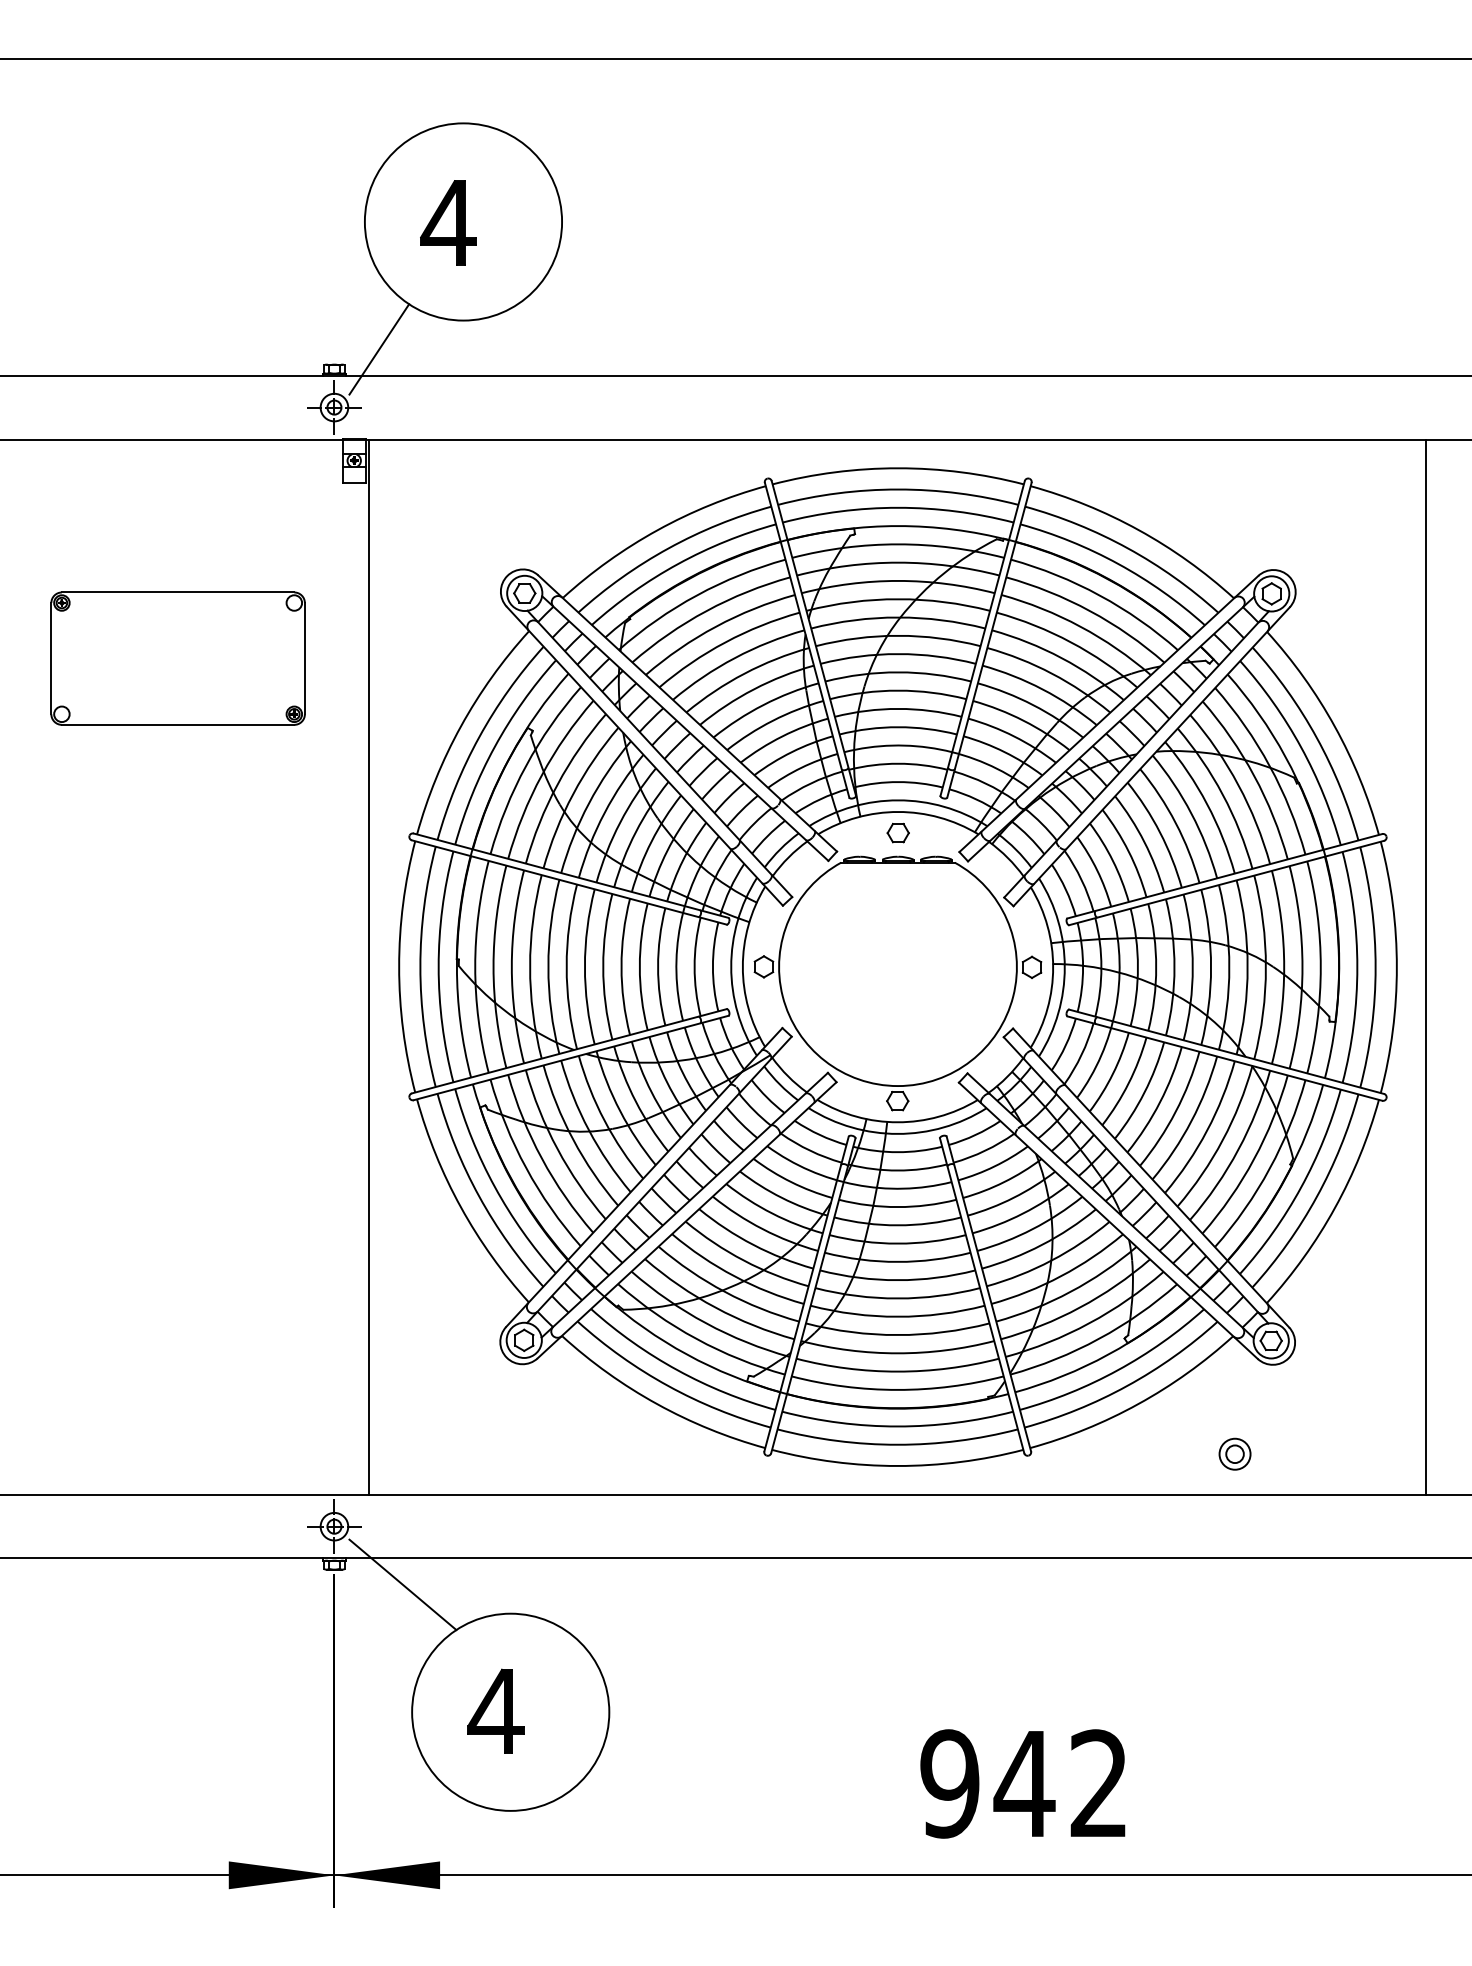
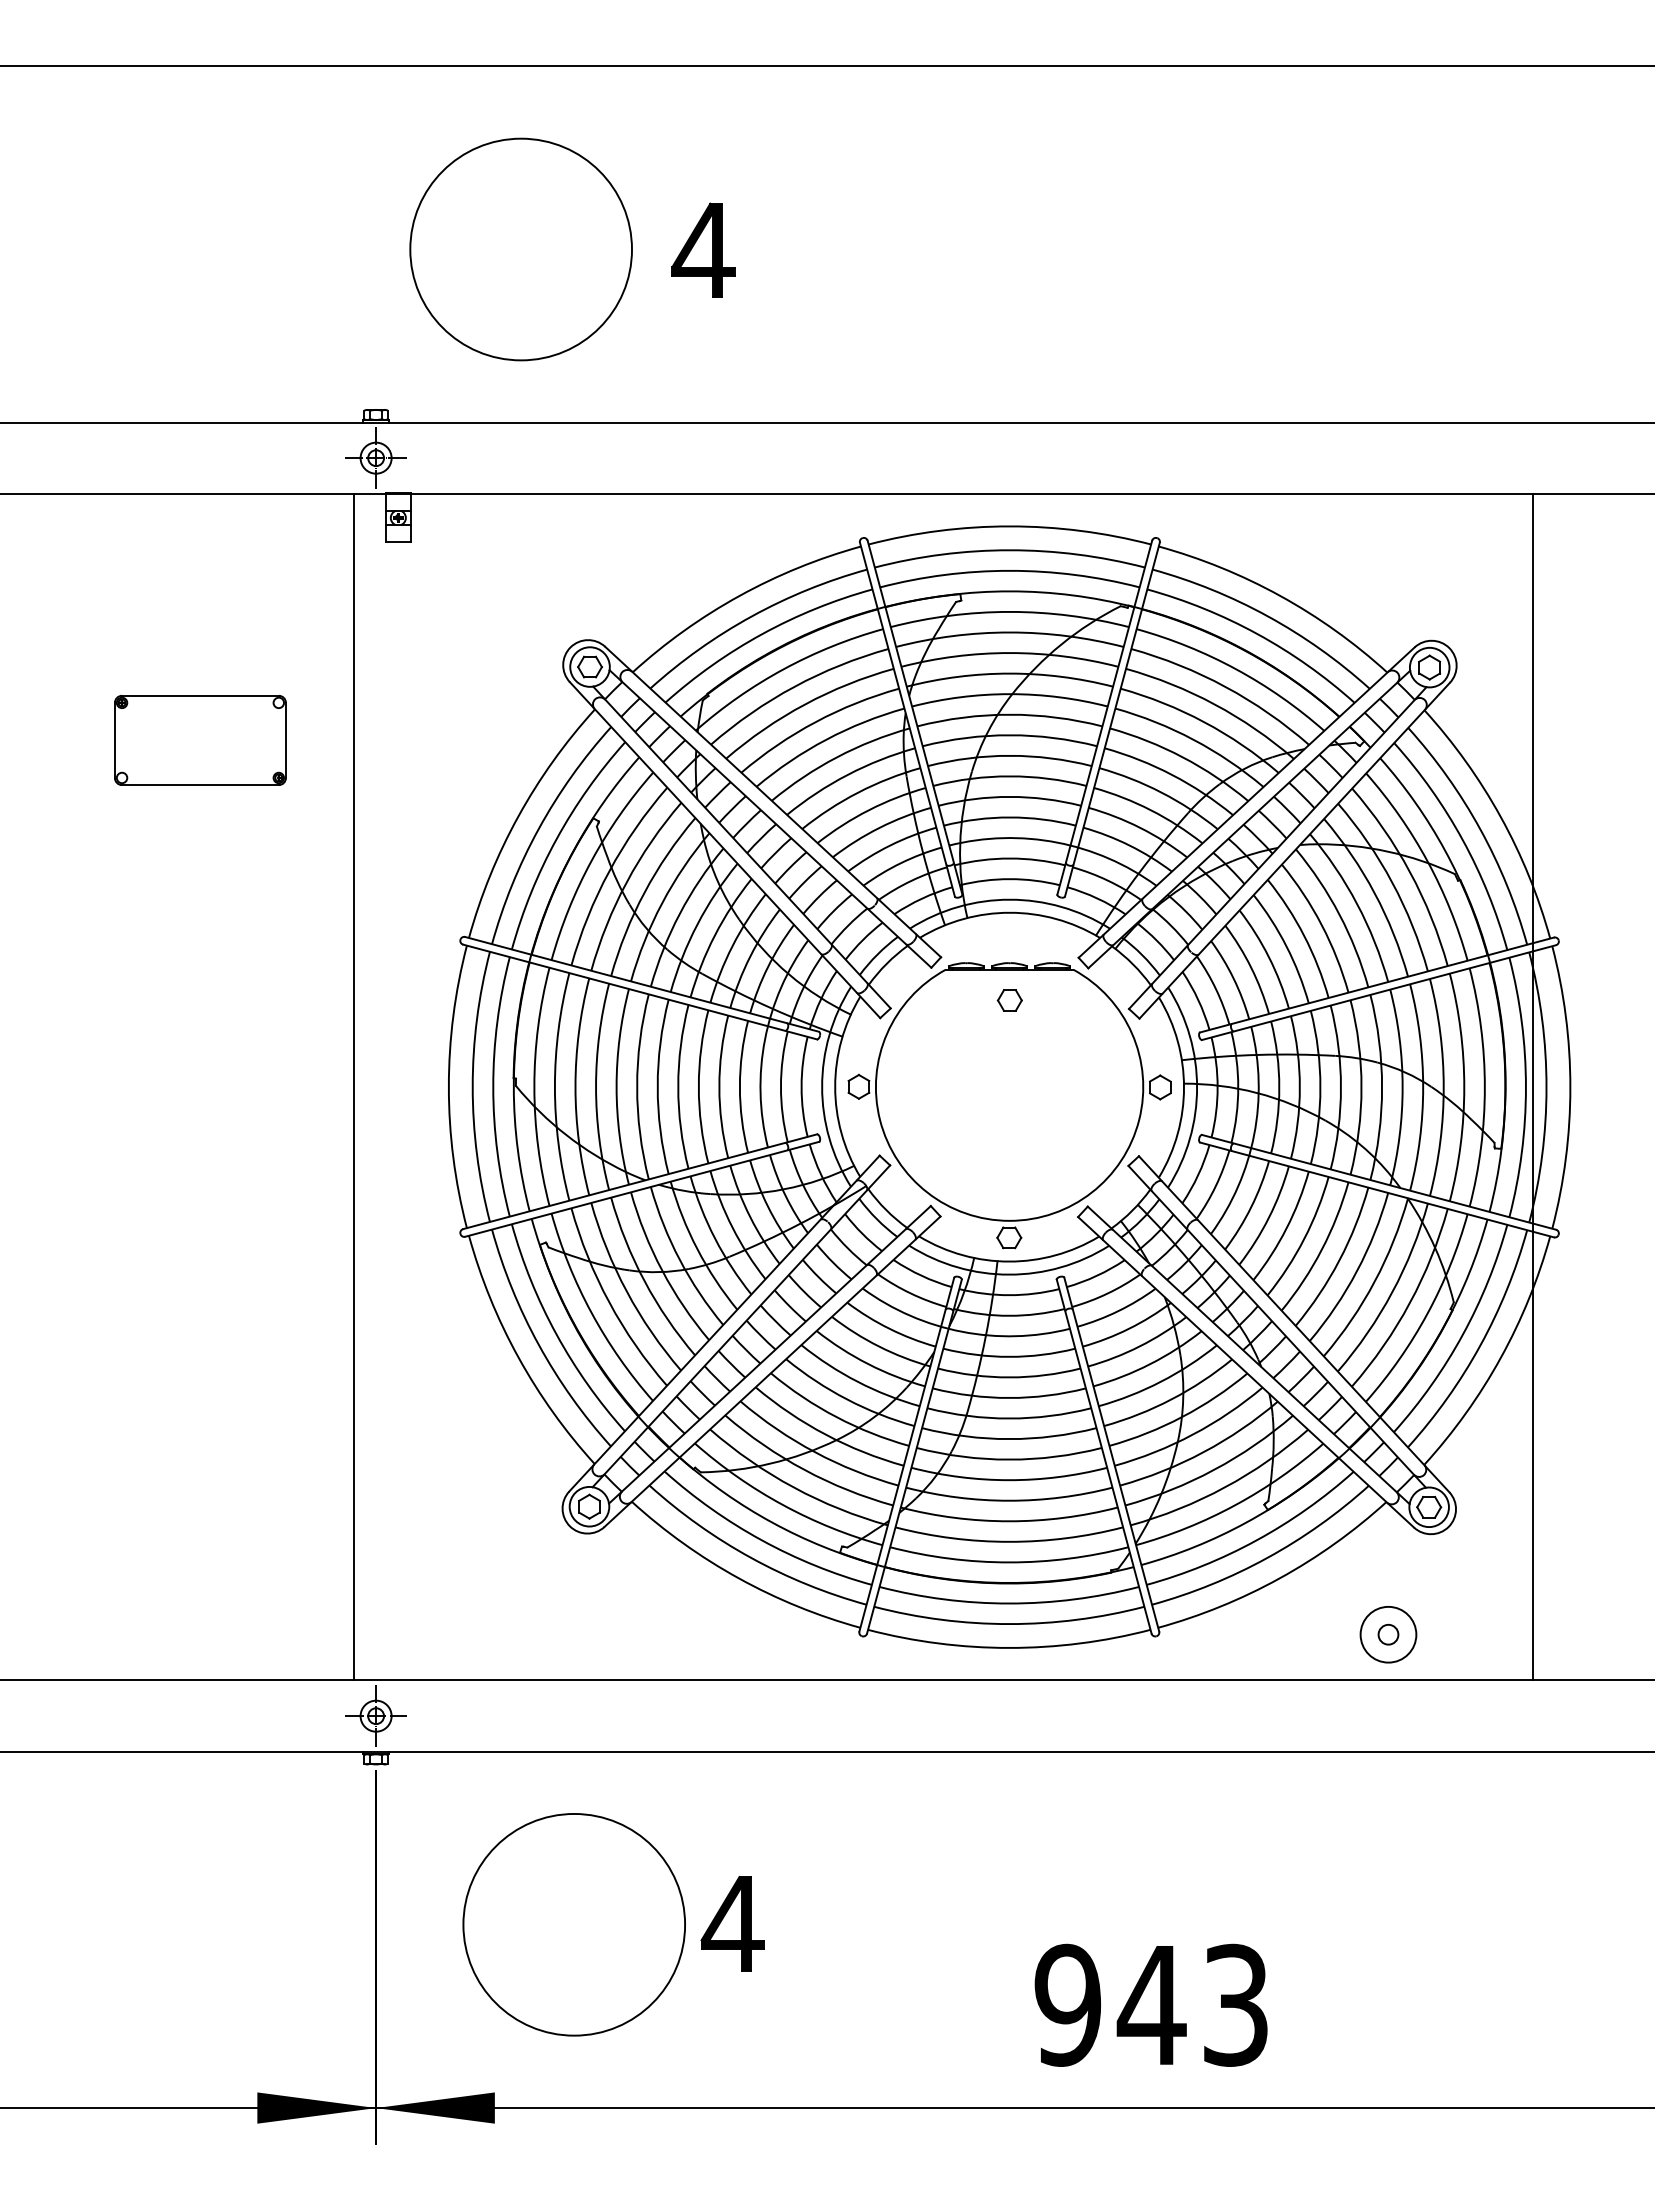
part: (448, 221) -> (703, 249), moved
line: (379, 349) -> (426, 392), removed
part: (178, 658) -> (200, 740), size x0.6
part: (897, 833) -> (1009, 1000), moved
line: (369, 967) -> (354, 1087), moved
line: (1426, 967) -> (1533, 1087), moved
circle: (1235, 1454) -> (1388, 1634), size x1.6
line: (403, 1584) -> (453, 1781), removed
part: (495, 1711) -> (732, 1923), moved
text: (1098, 1784) -> (1235, 2005), 942 -> 943

